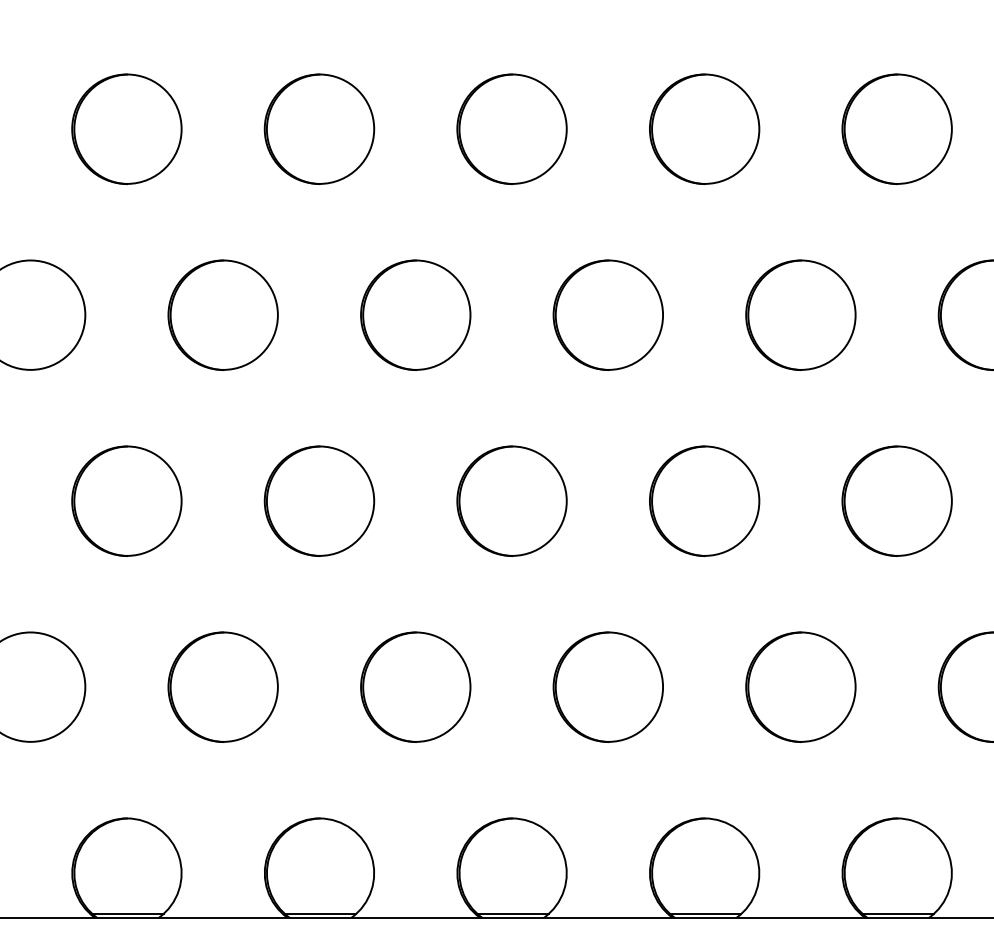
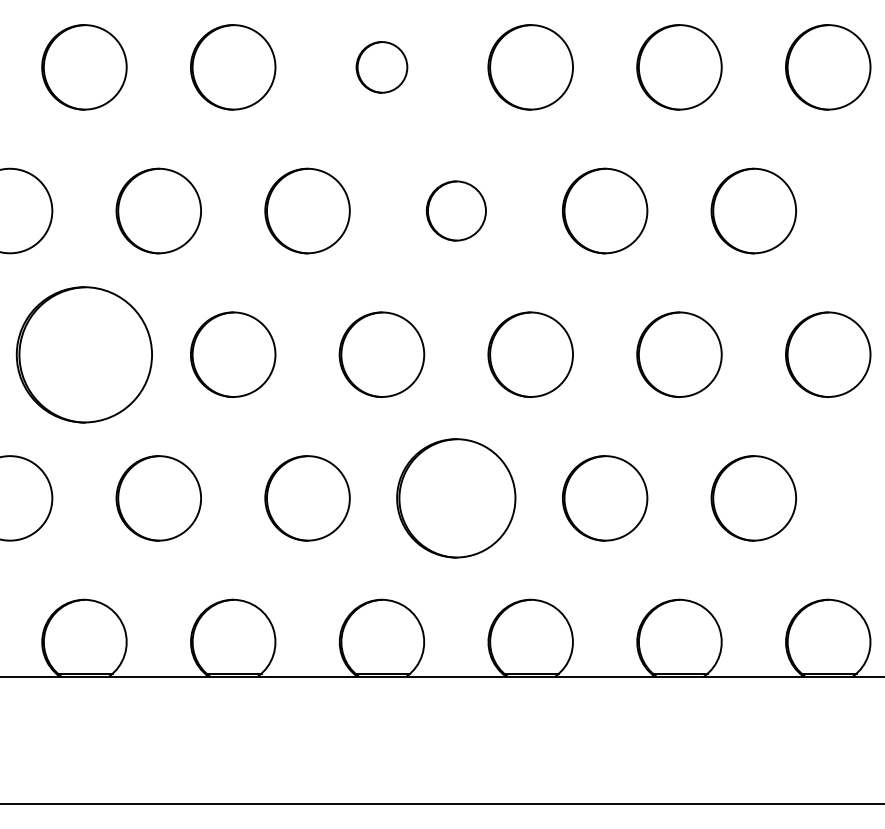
part: (511, 129) -> (381, 67), size x0.6
part: (608, 314) -> (456, 210), size x0.7
circle: (126, 500) -> (84, 354), size x1.6
circle: (608, 687) -> (456, 498), size x1.4

